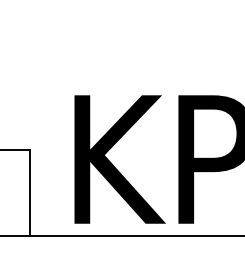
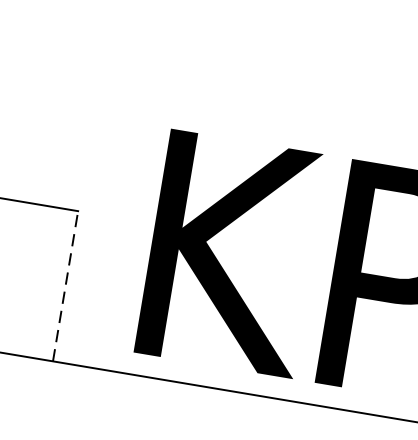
line: (30, 192) -> (65, 285), solid -> dashed

